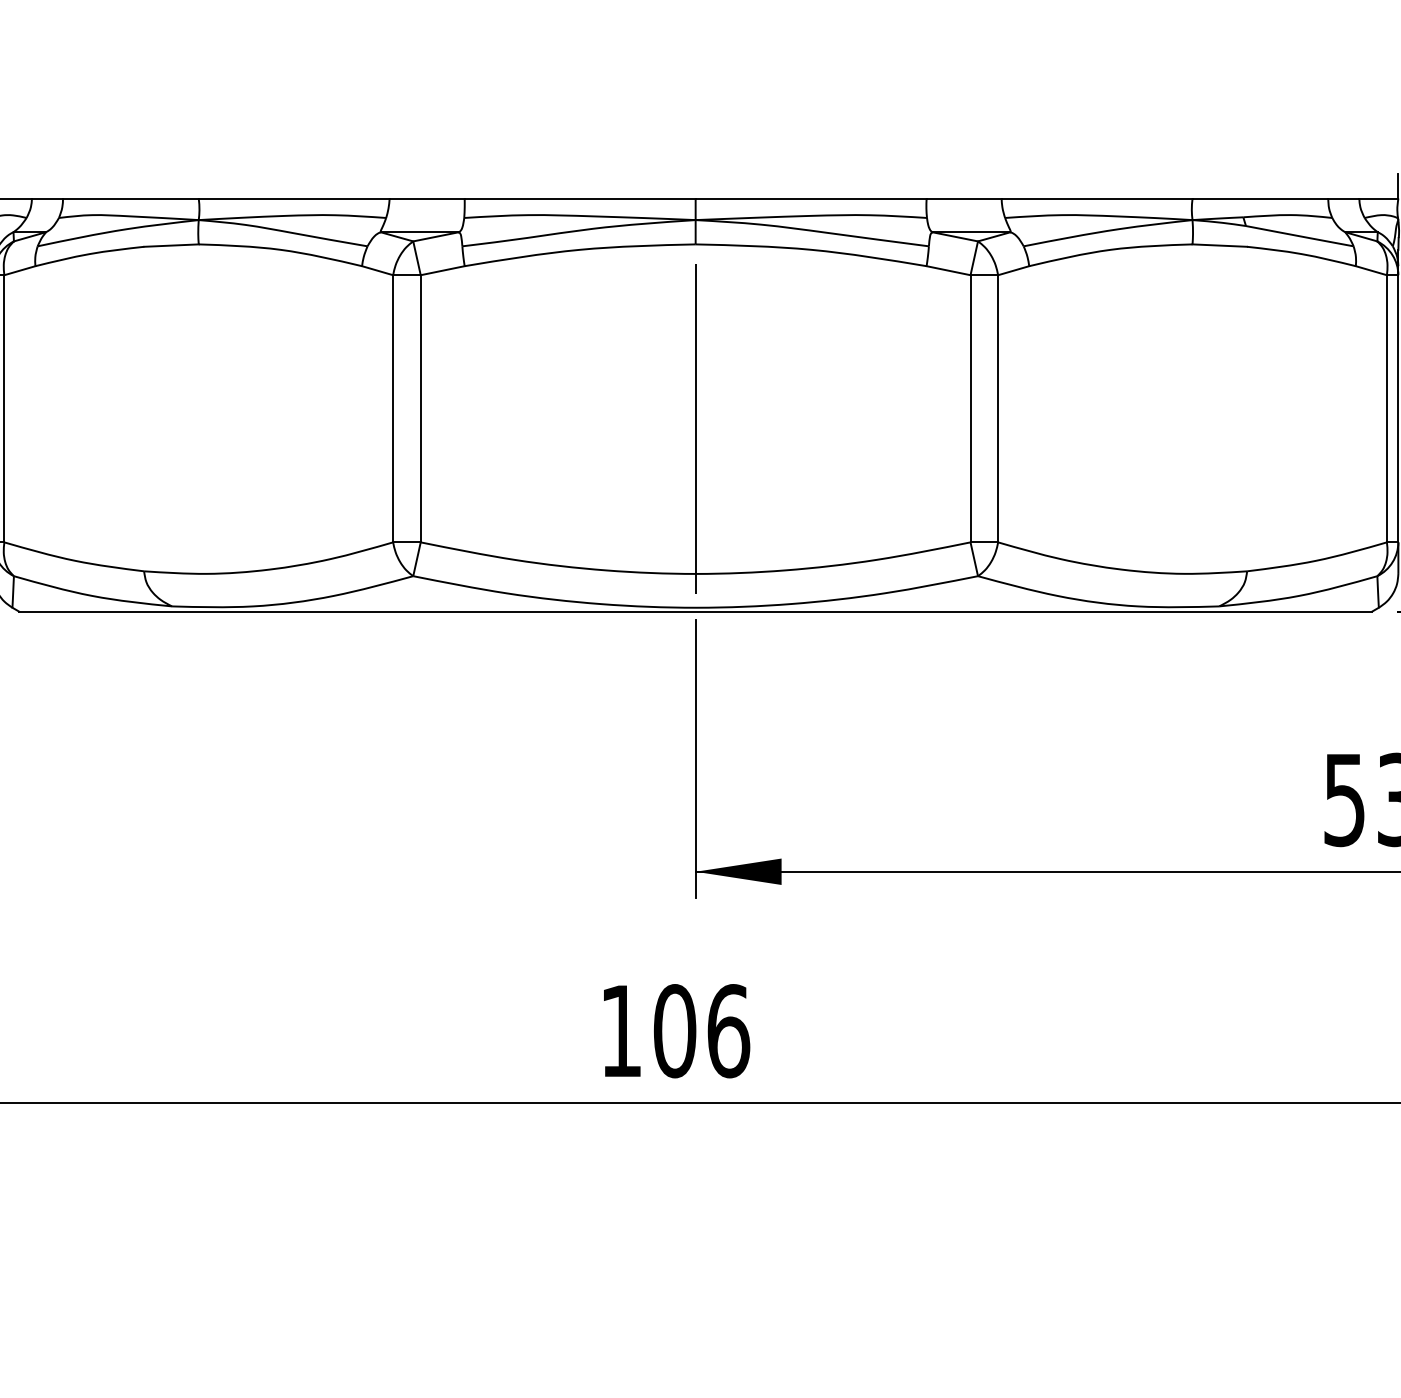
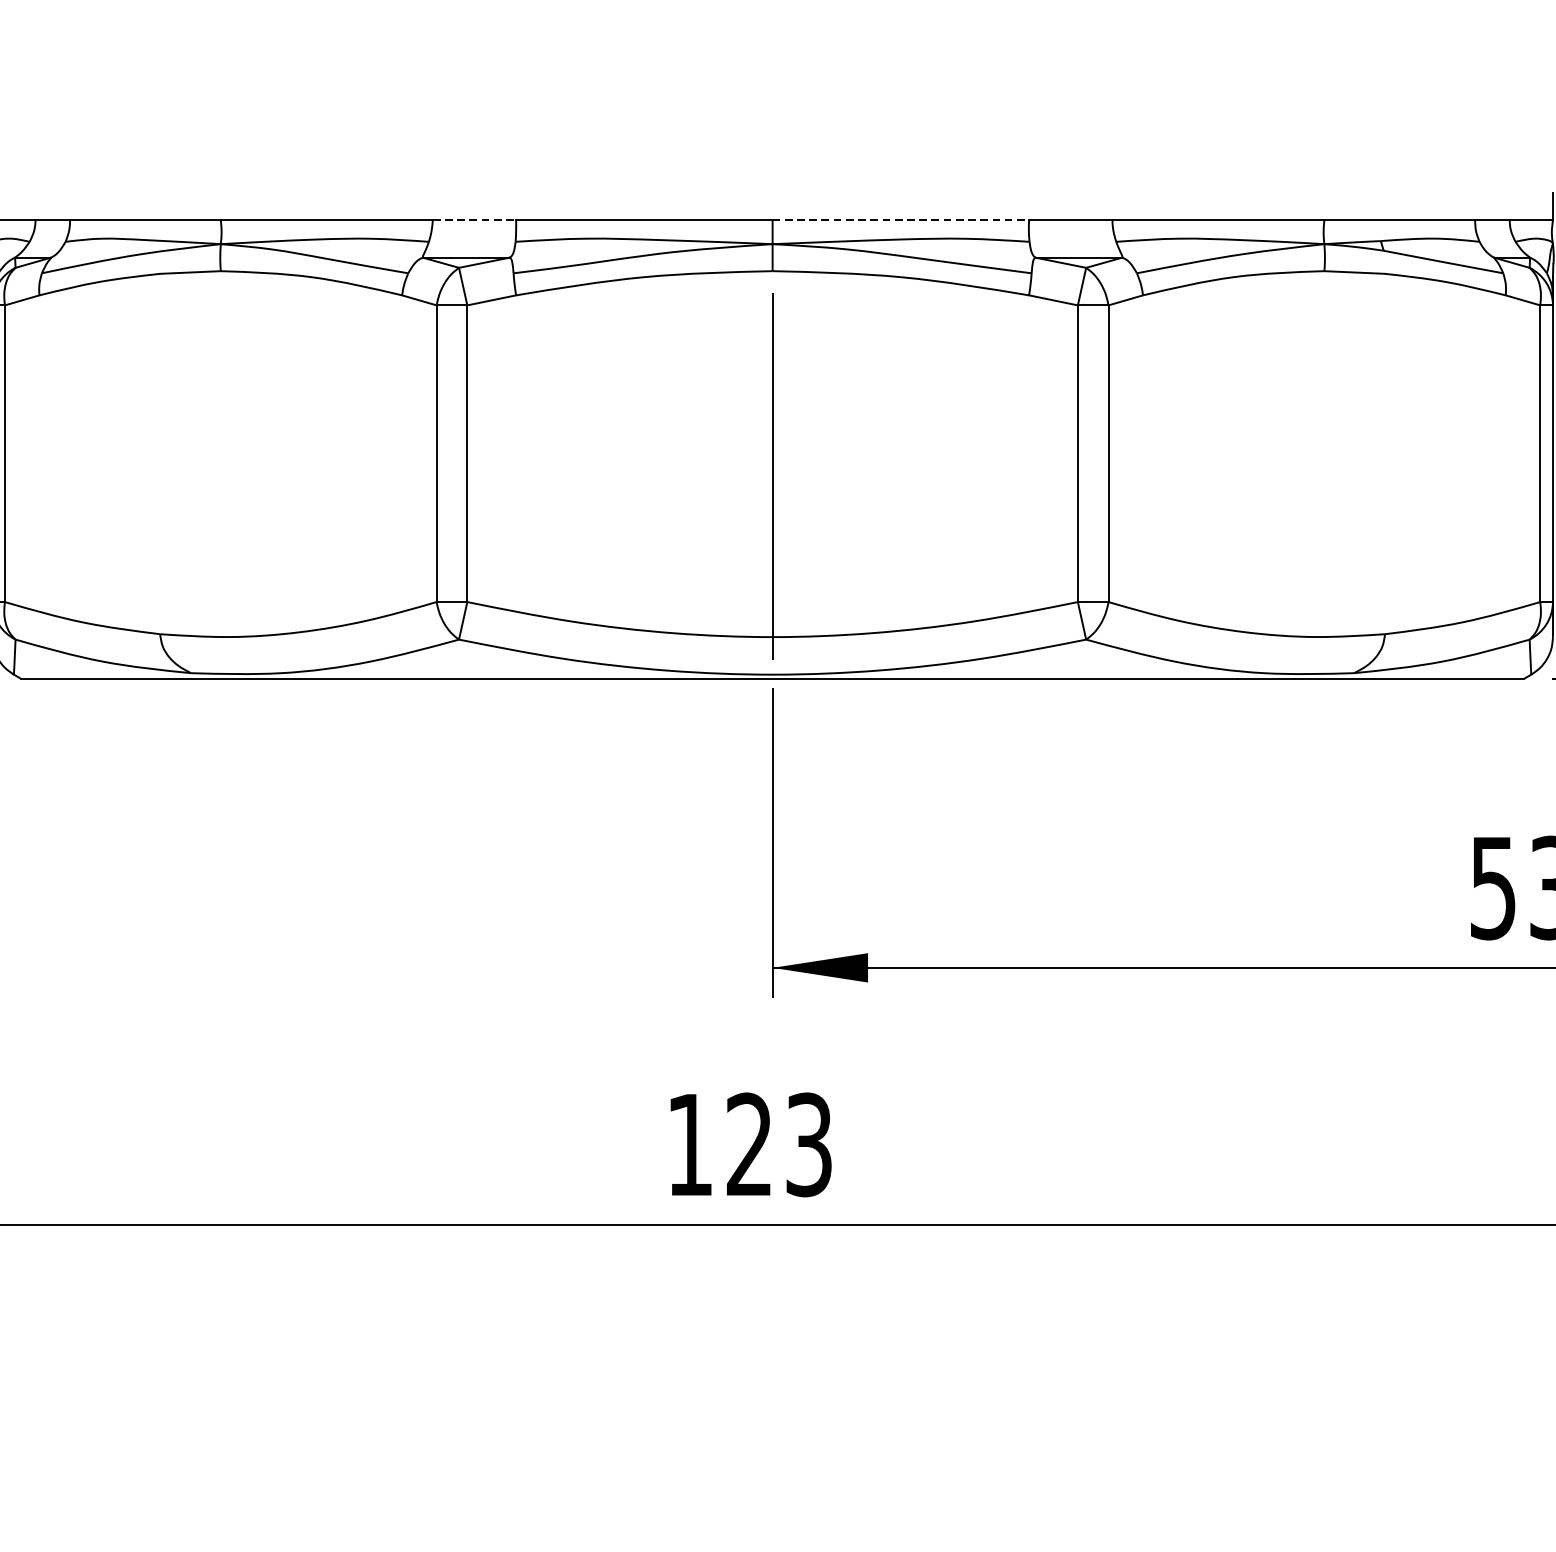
line: (427, 198) -> (474, 220), solid -> dashed
line: (811, 198) -> (901, 220), solid -> dashed
text: (701, 1031) -> (779, 1145), 106 -> 123

